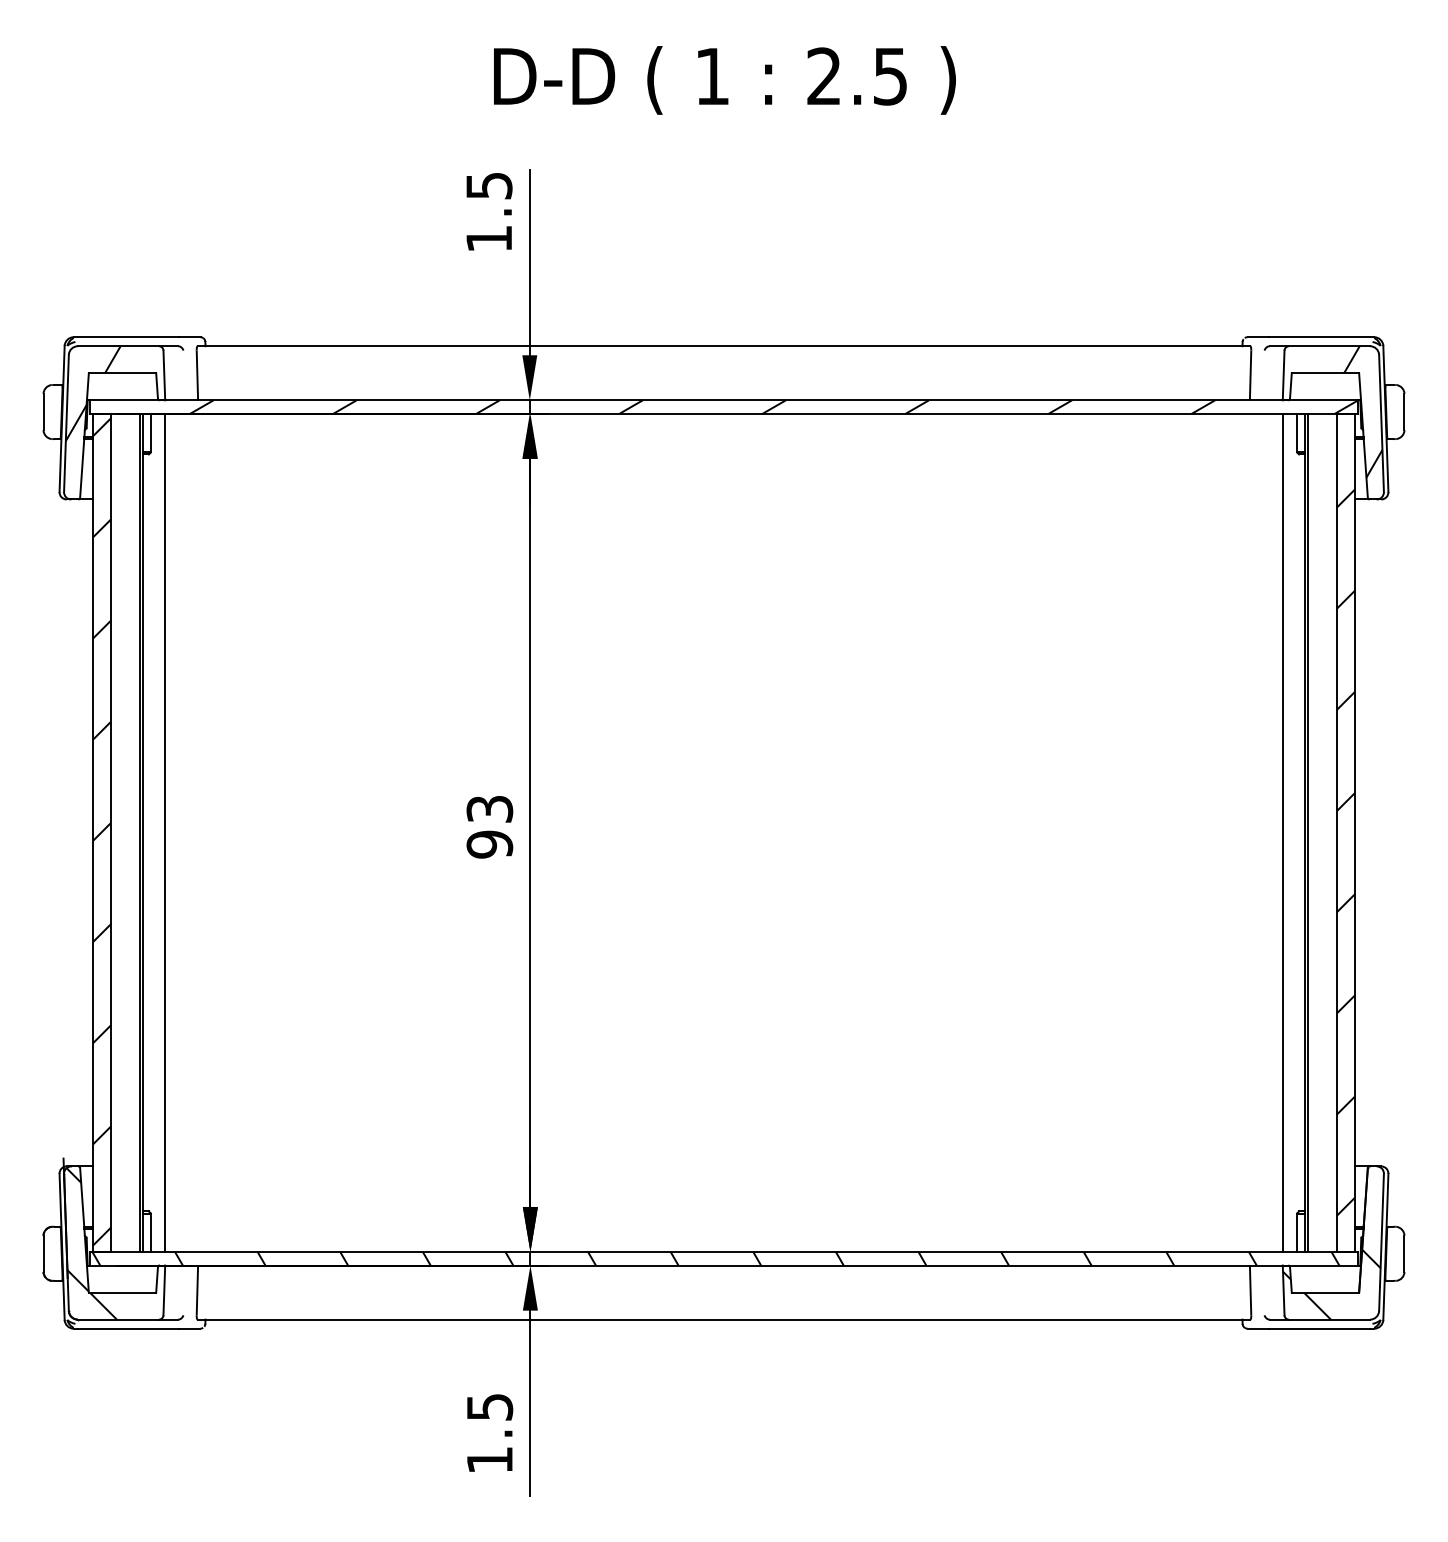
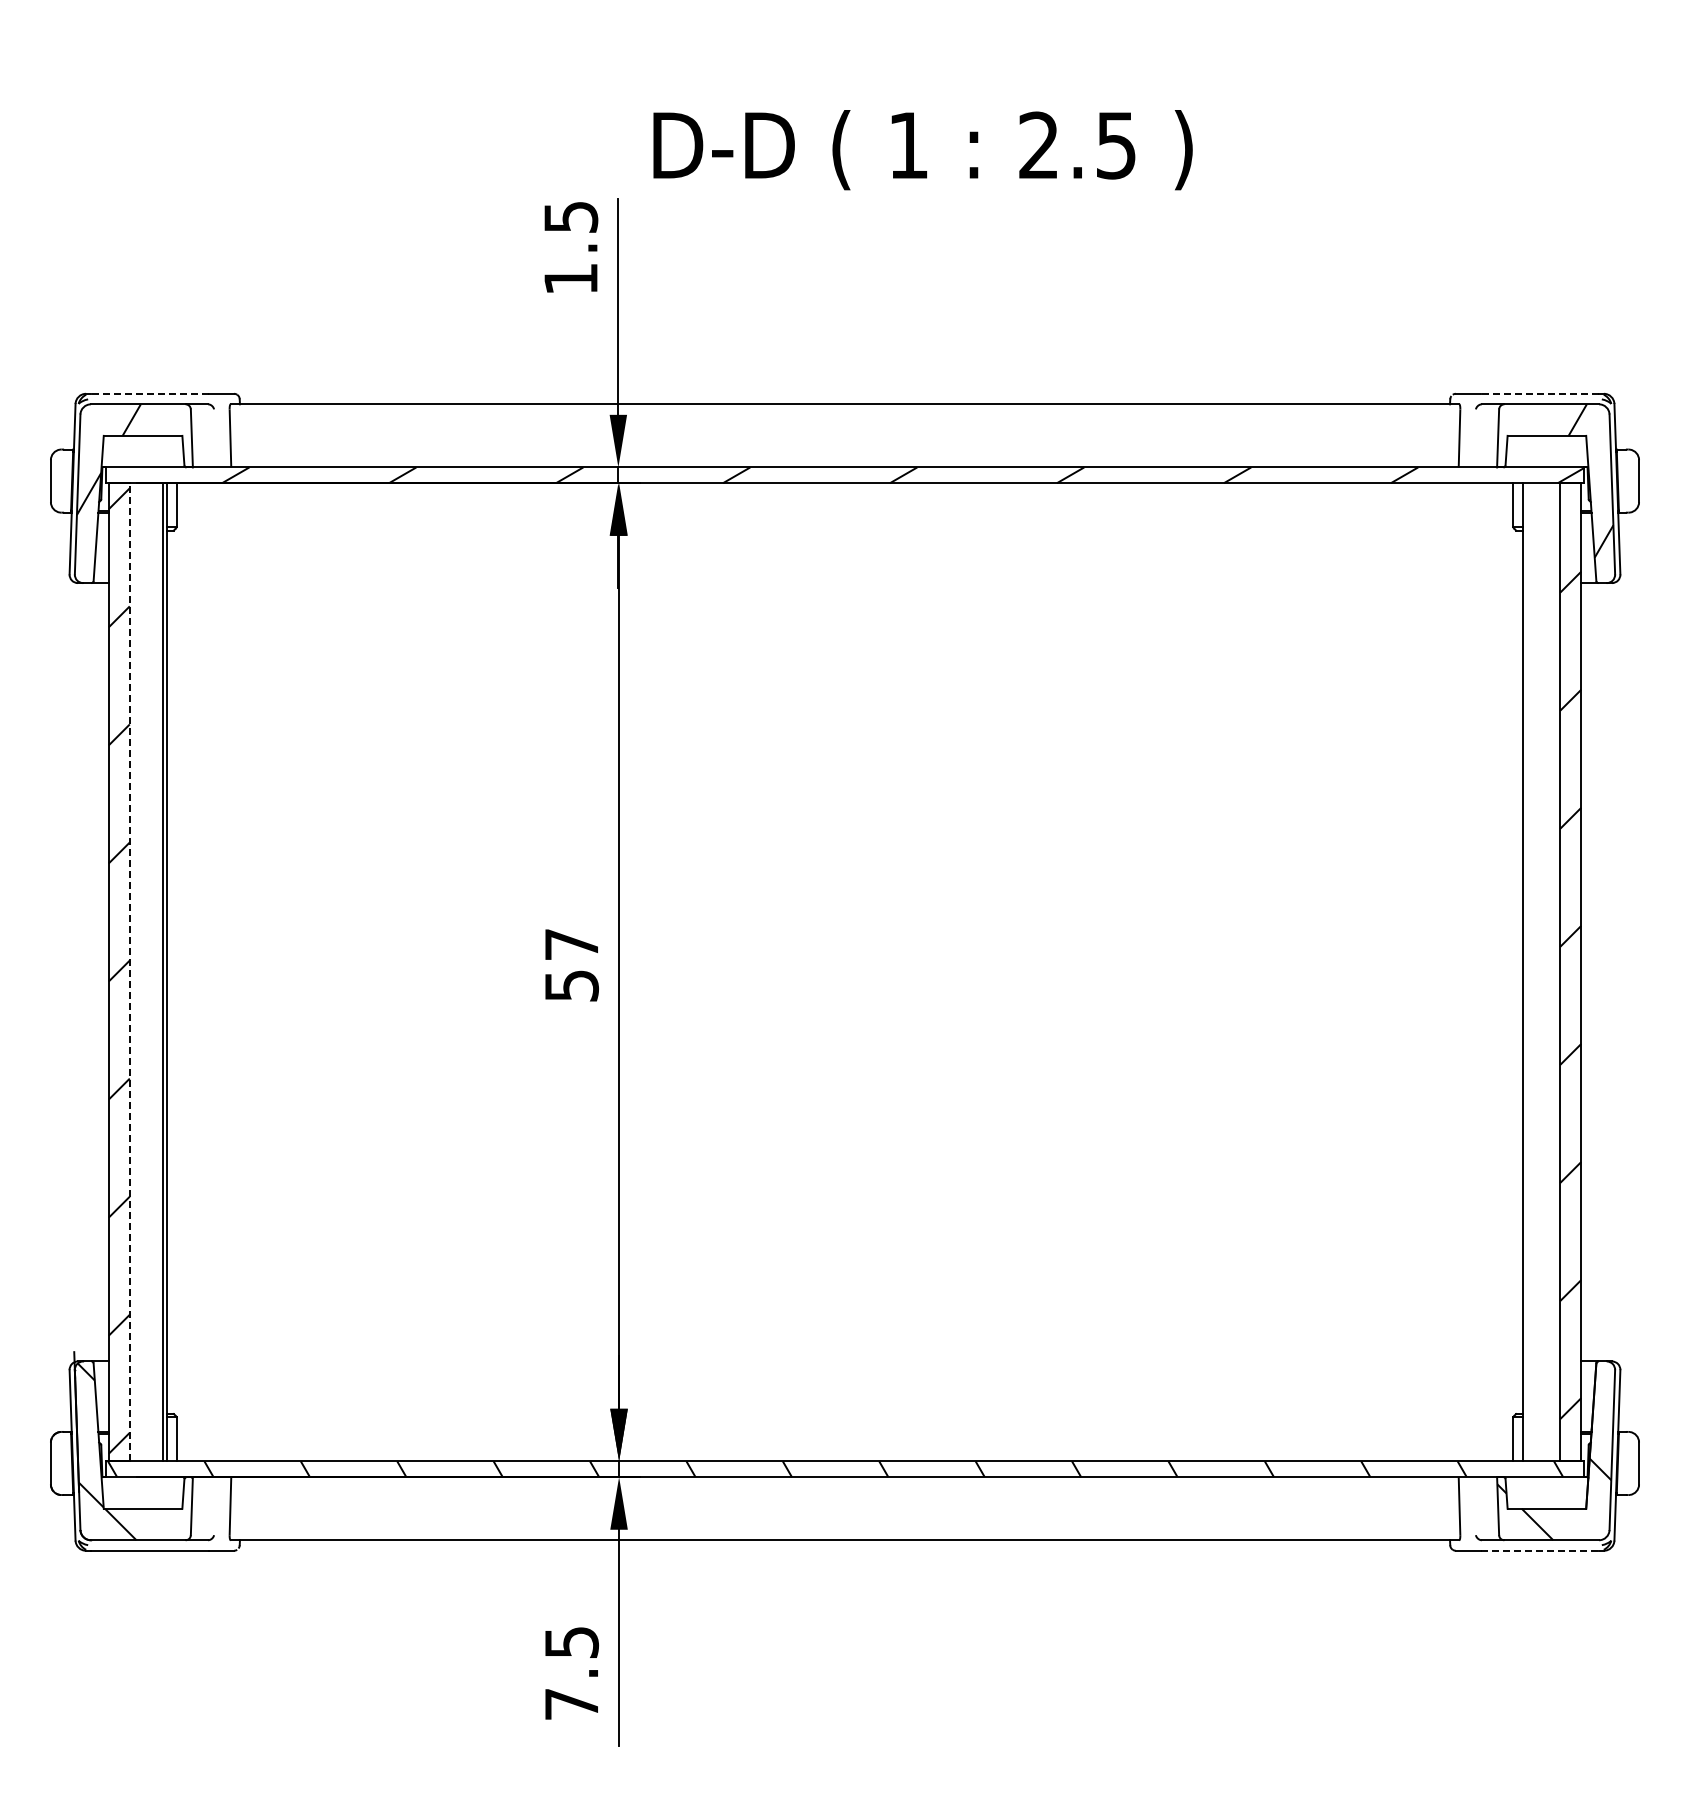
text: (724, 80) -> (922, 150), moved
line: (128, 336) -> (149, 393), solid -> dashed
line: (1319, 336) -> (1539, 393), solid -> dashed
text: (489, 827) -> (571, 965), 93 -> 57
line: (110, 832) -> (129, 971), solid -> dashed
line: (164, 833) -> (192, 972), removed
line: (1283, 833) -> (1497, 972), removed
line: (1307, 833) -> (1526, 972), removed
line: (1319, 1328) -> (1540, 1550), solid -> dashed
text: (489, 1460) -> (571, 1704), 1.5 -> 7.5

